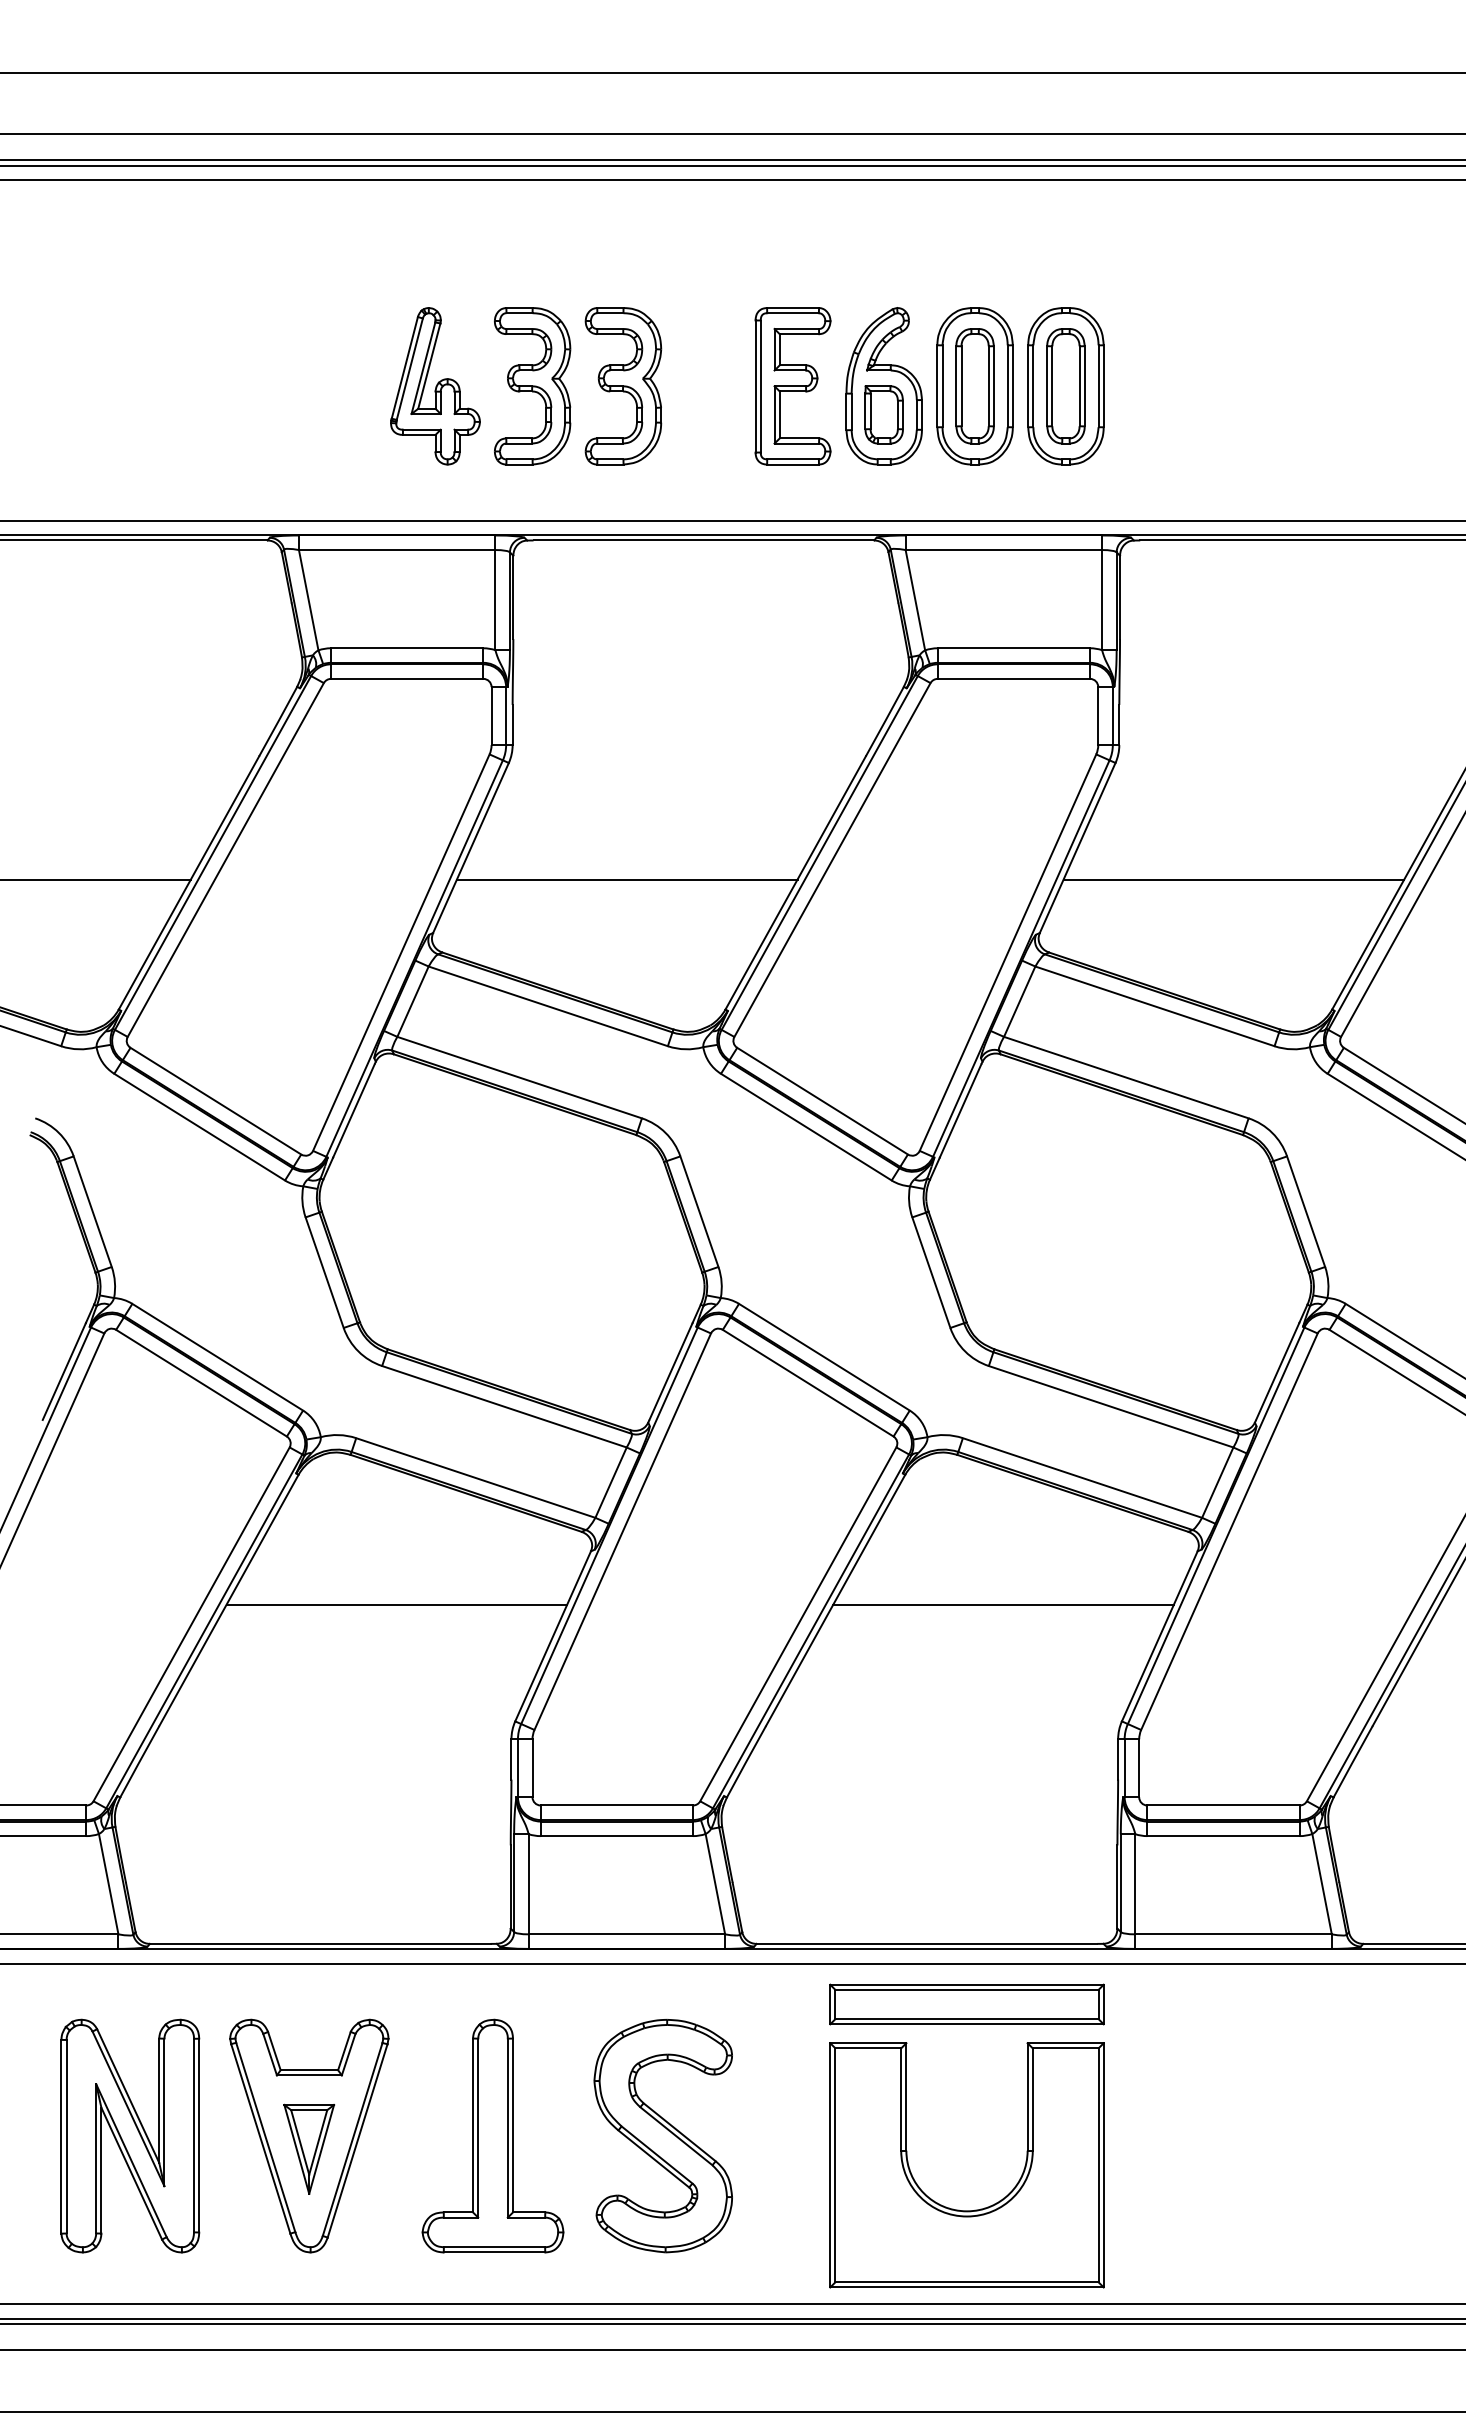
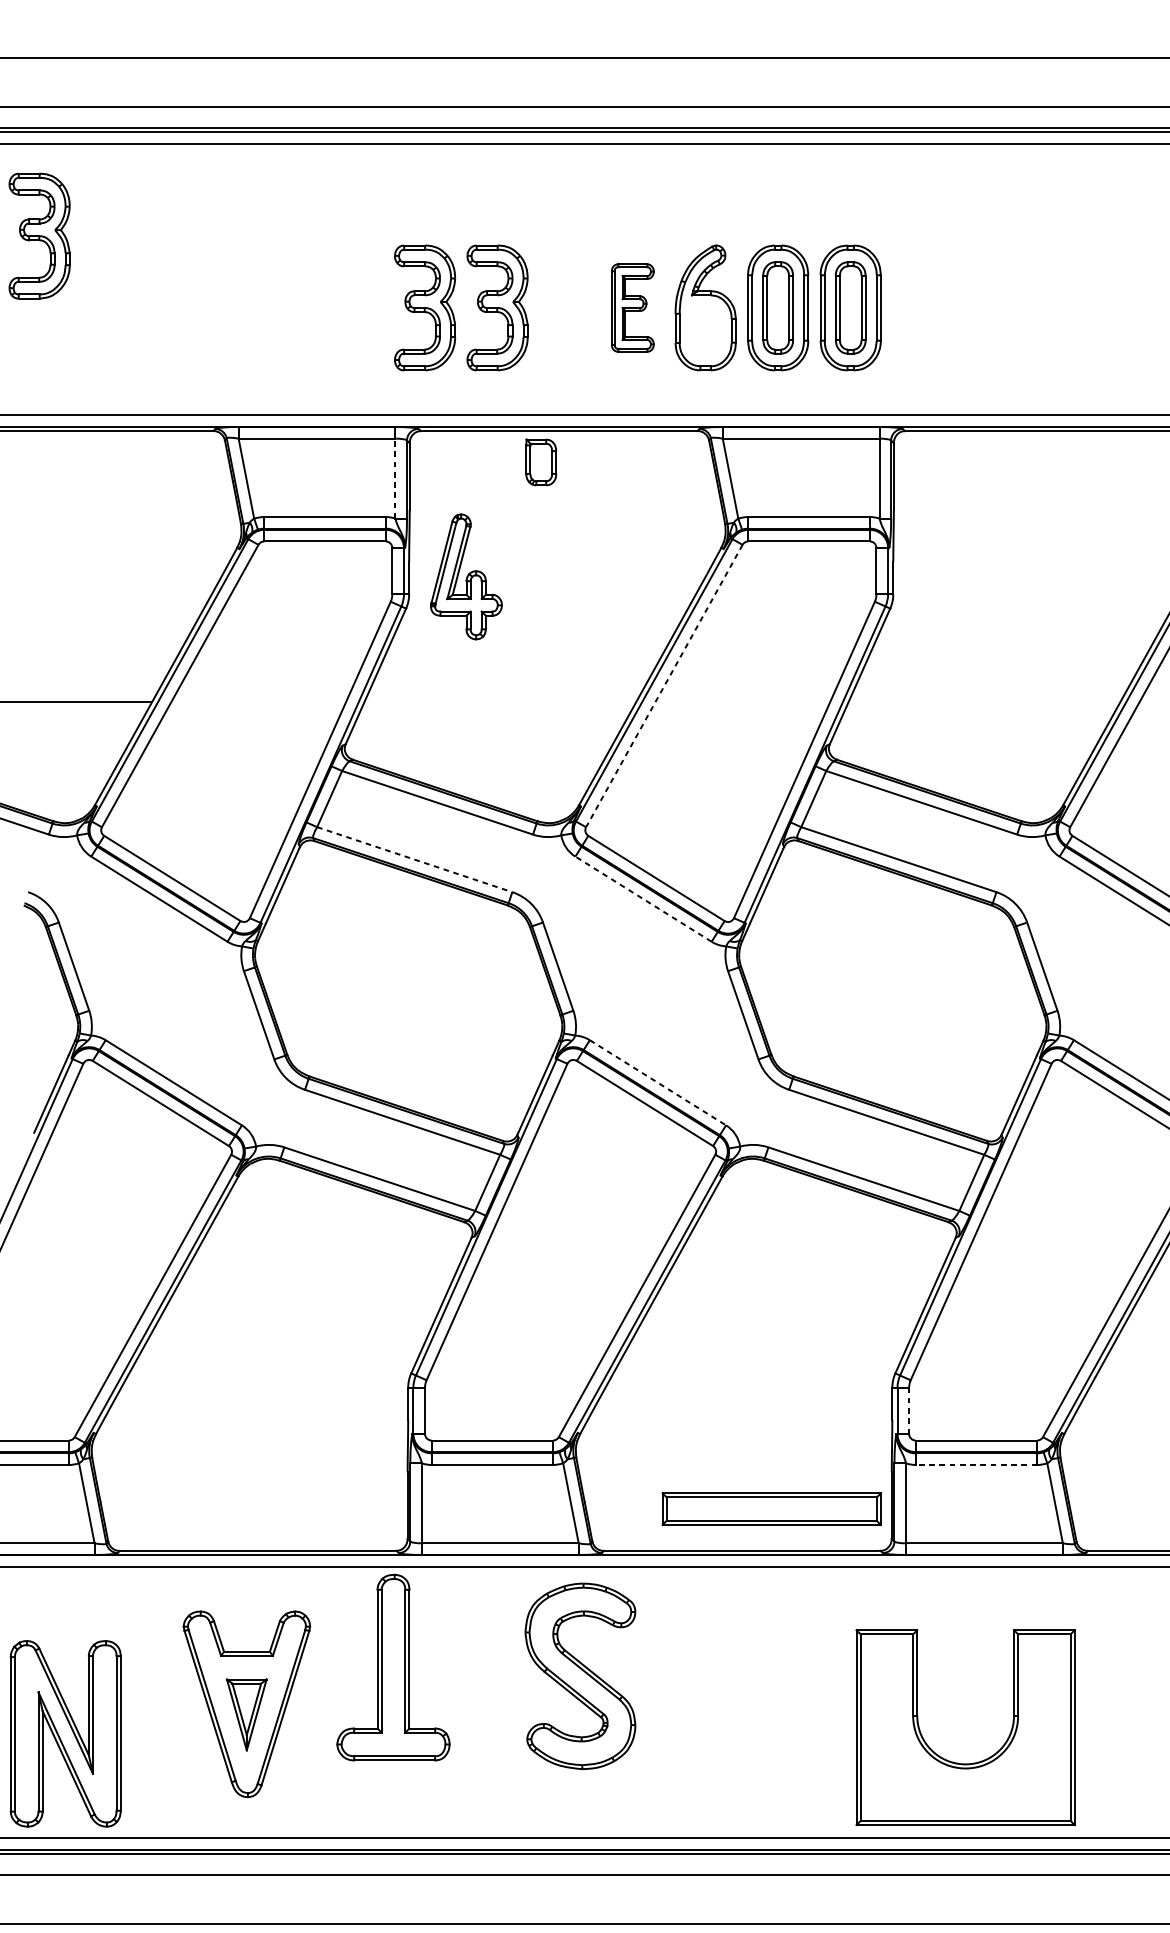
part: (49, 296) -> (39, 236), added
part: (435, 386) -> (466, 577), moved
part: (792, 386) -> (632, 308), size x0.7
part: (883, 414) -> (540, 462), moved
line: (495, 599) -> (395, 478), solid -> dashed
line: (832, 860) -> (664, 686), solid -> dashed
line: (626, 879) -> (500, 701), removed
line: (1233, 879) -> (984, 701), removed
line: (519, 1077) -> (414, 859), solid -> dashed
line: (806, 1127) -> (643, 899), solid -> dashed
line: (824, 1357) -> (658, 1083), solid -> dashed
line: (396, 1604) -> (316, 1280), removed
line: (1003, 1604) -> (800, 1280), removed
line: (1139, 1768) -> (909, 1410), solid -> dashed
line: (1223, 1836) -> (976, 1465), solid -> dashed
part: (966, 2004) -> (771, 1509), moved
part: (130, 2135) -> (65, 1733), moved
part: (492, 2135) -> (393, 1667), moved
part: (662, 2136) -> (579, 1676), moved
part: (958, 2209) -> (958, 1762), moved

